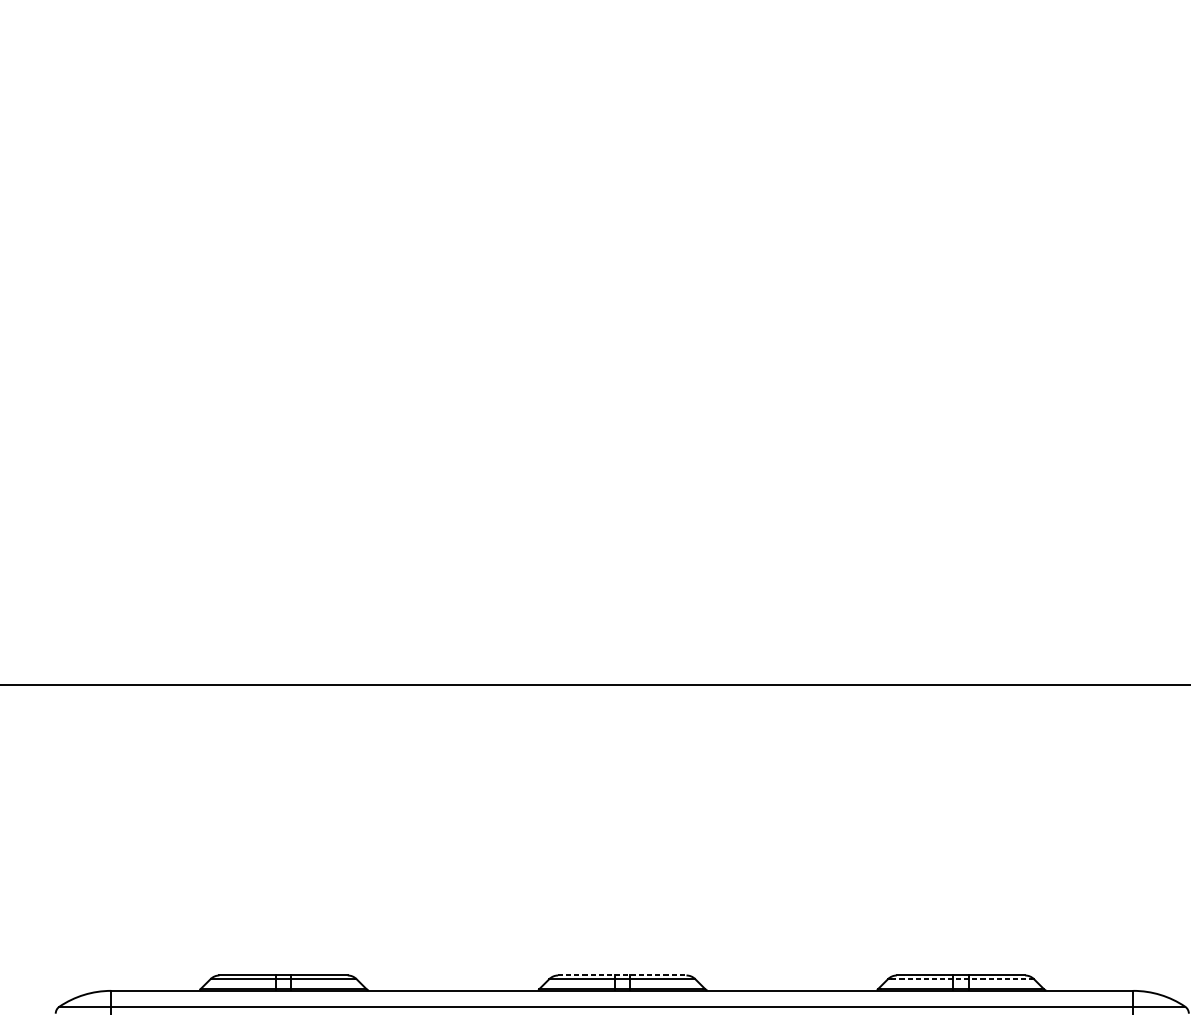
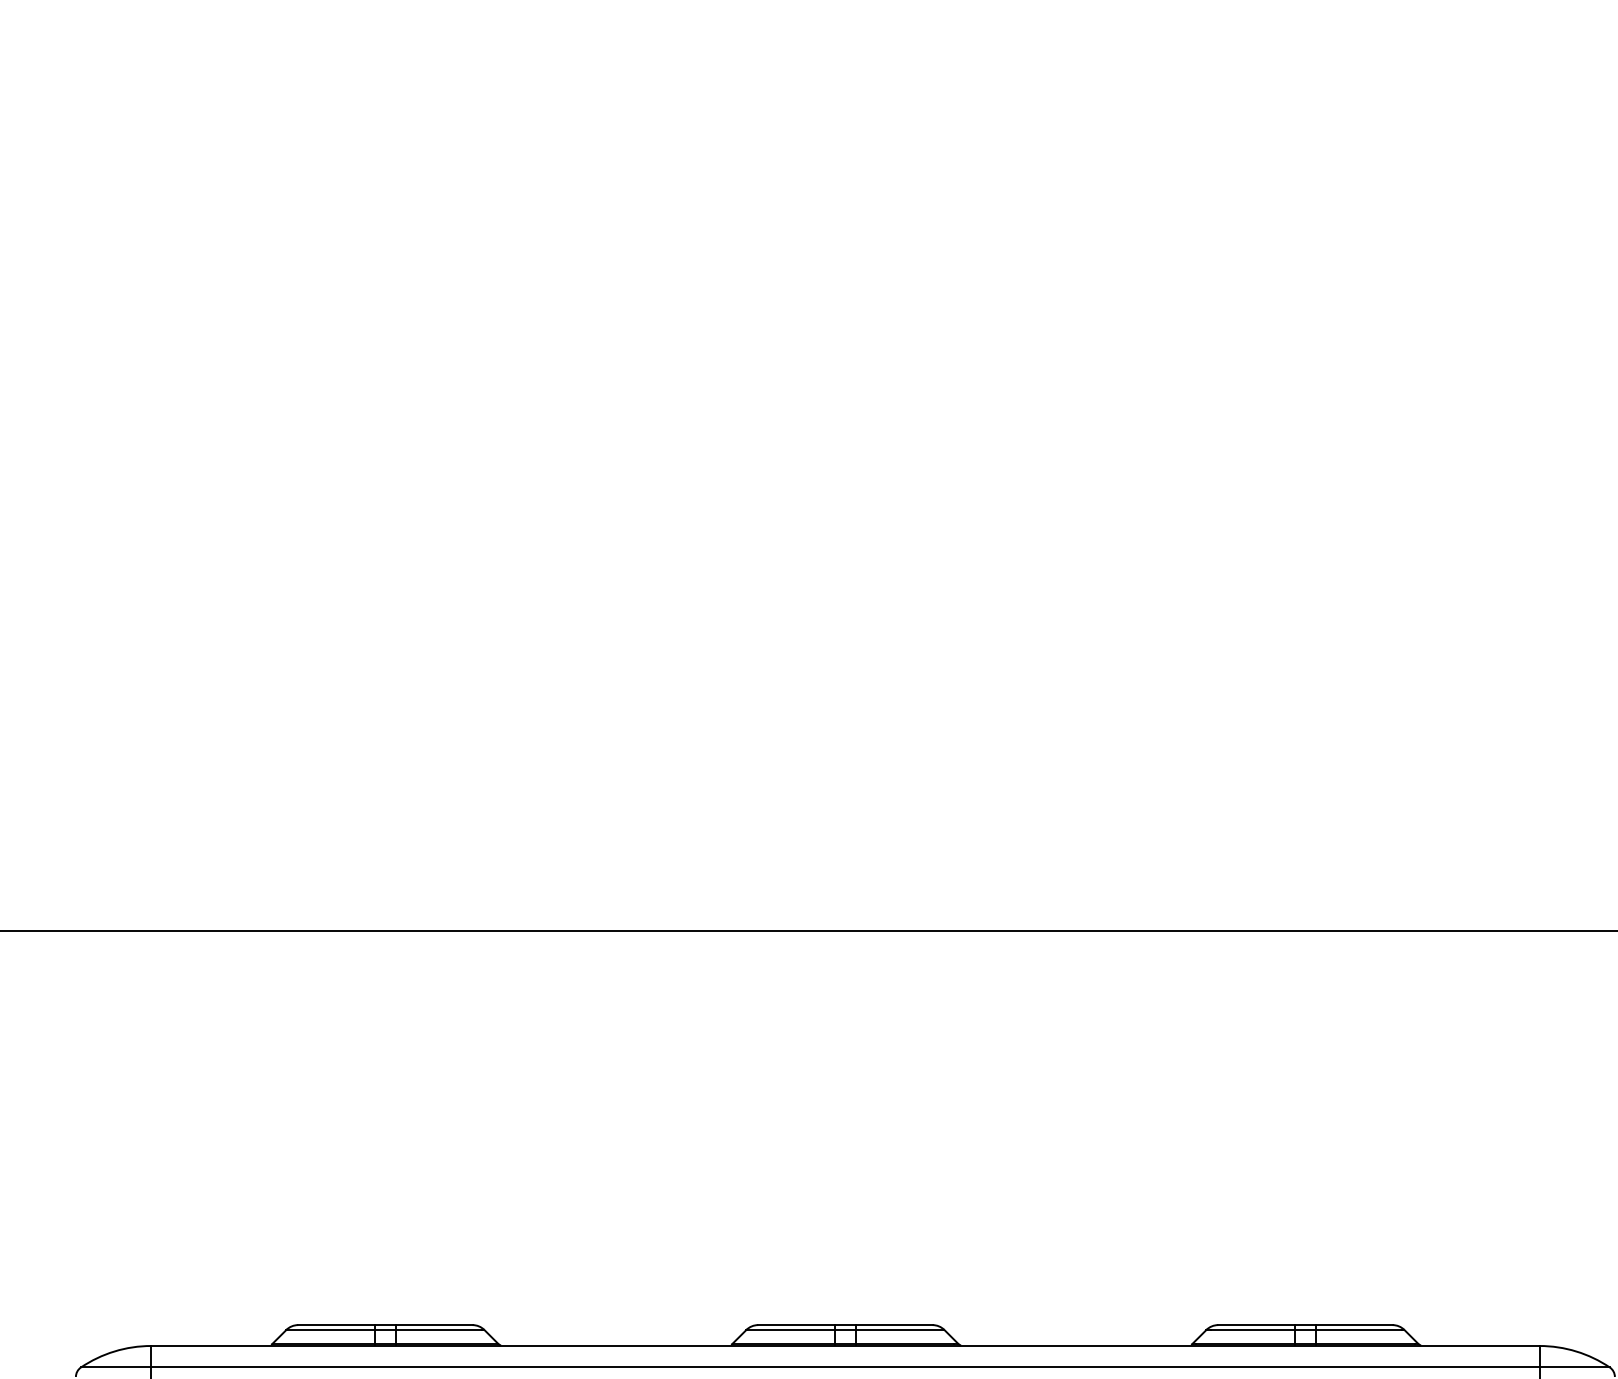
line: (622, 975) -> (845, 1325), dashed -> solid
line: (961, 978) -> (1306, 1329), dashed -> solid

